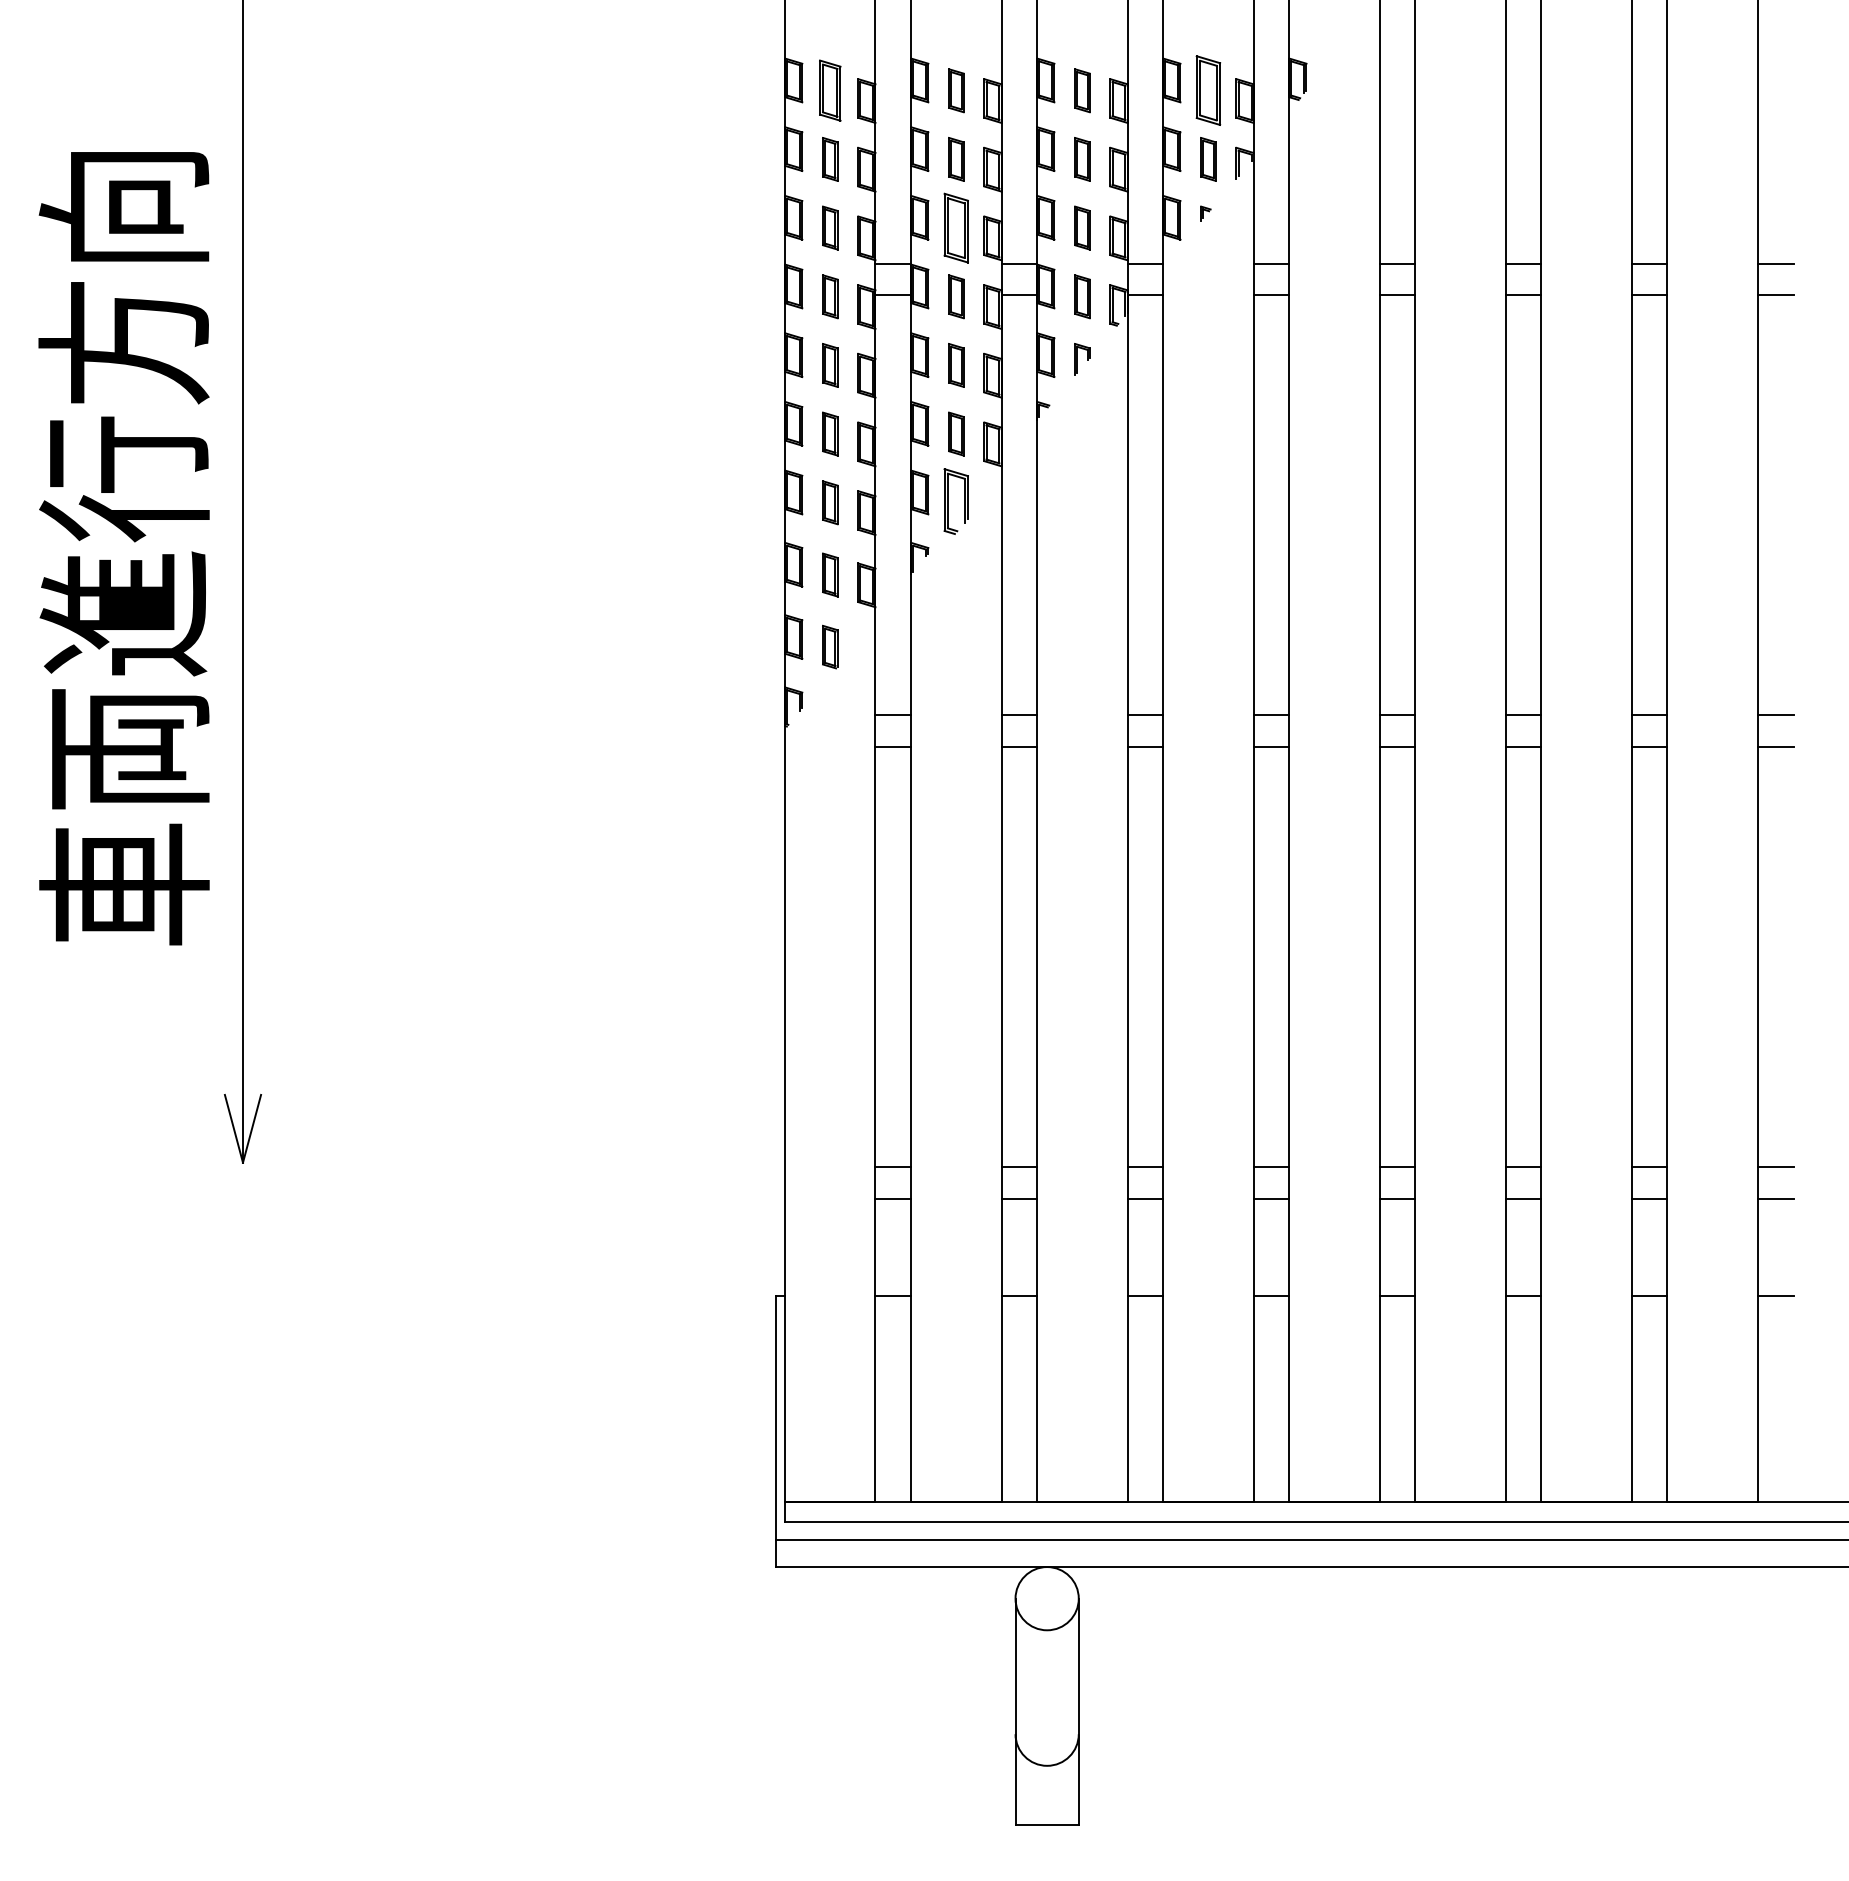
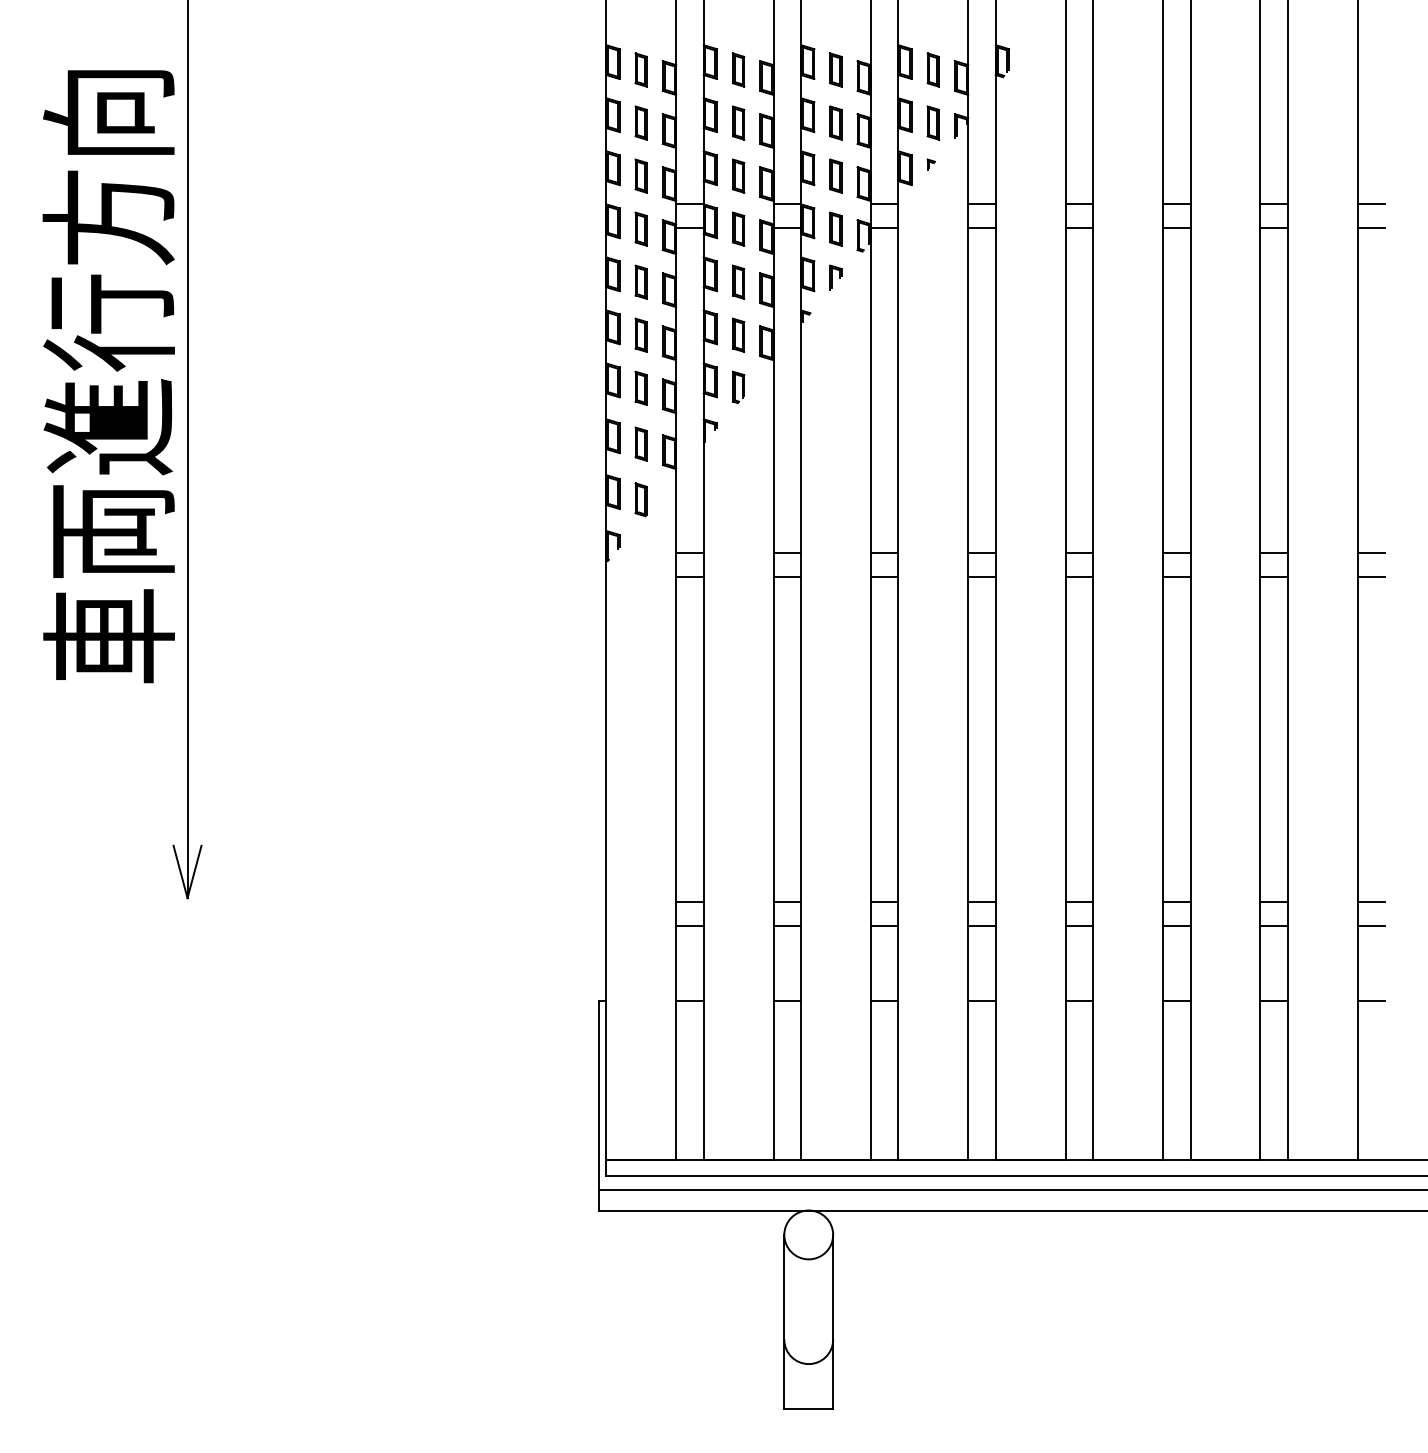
part: (830, 90) -> (641, 69), size x0.71
part: (1208, 90) -> (933, 69), size x0.62
part: (956, 227) -> (738, 175), size x0.62
part: (956, 501) -> (738, 387), size x0.62
text: (123, 548) -> (108, 376), moved

